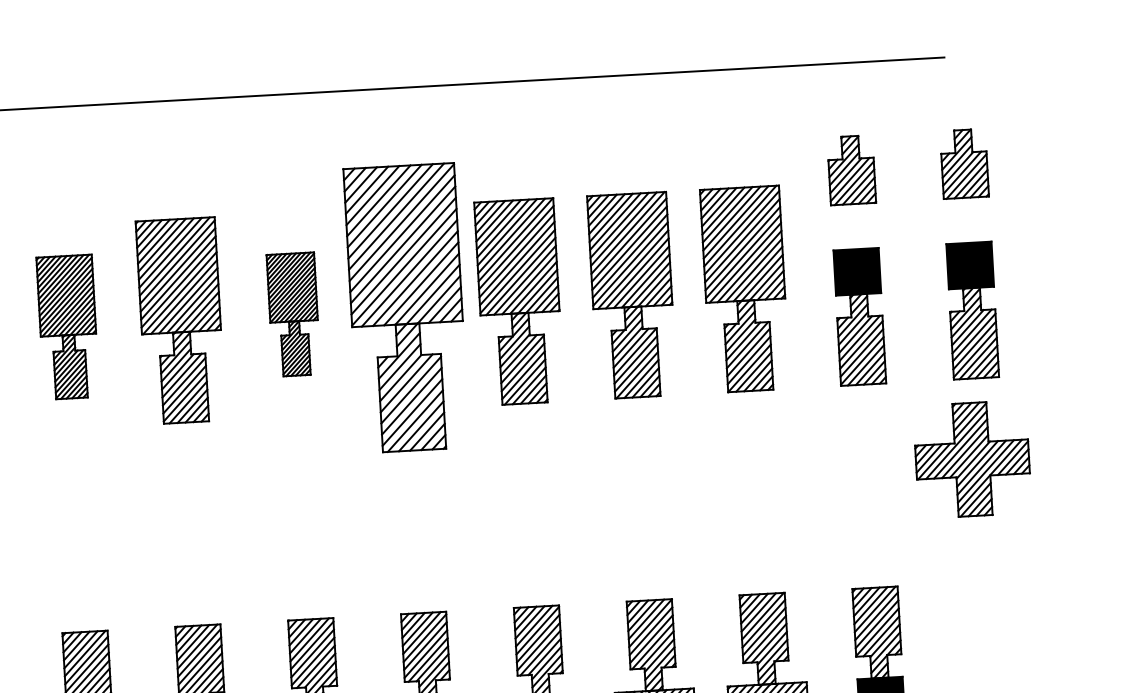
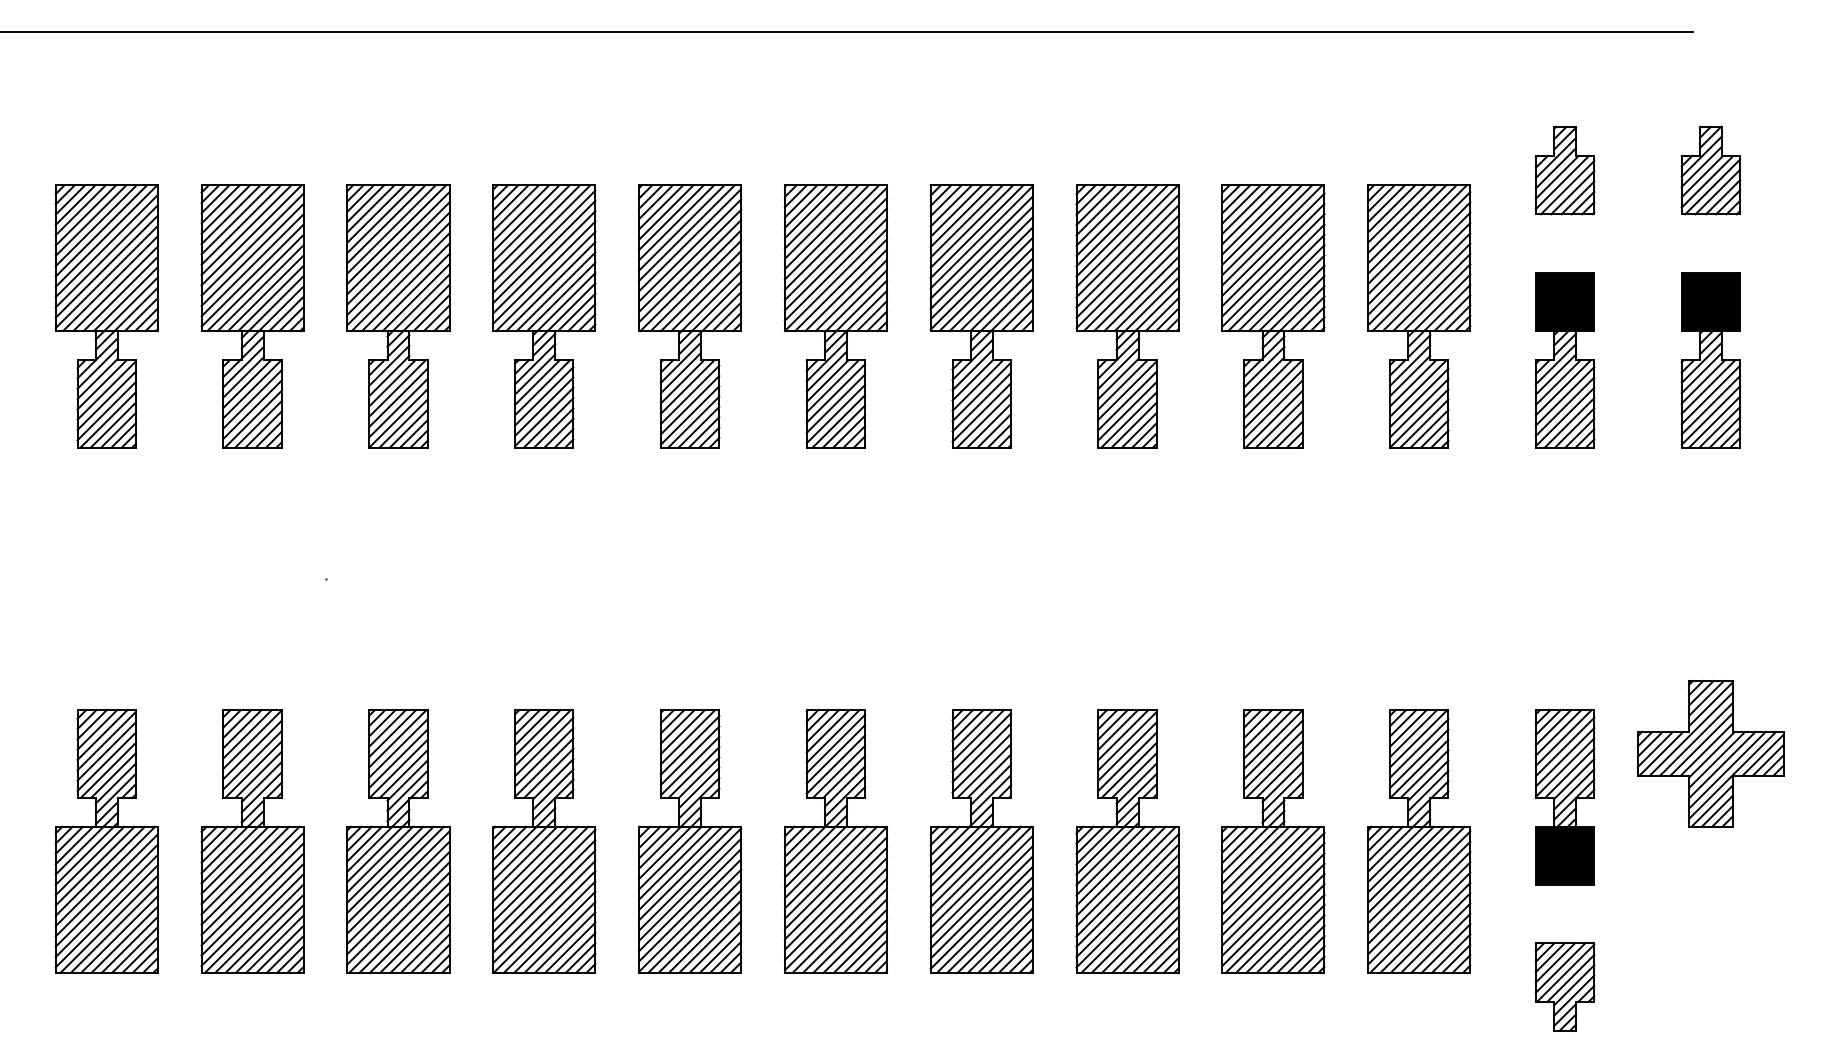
part: (406, 308) -> (981, 316), size x0.71
part: (293, 314) -> (835, 316), size x1.67
part: (68, 327) -> (544, 316), size x1.43
part: (972, 459) -> (1710, 753), moved

